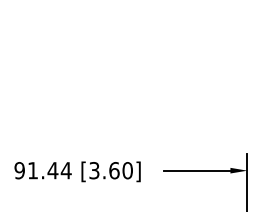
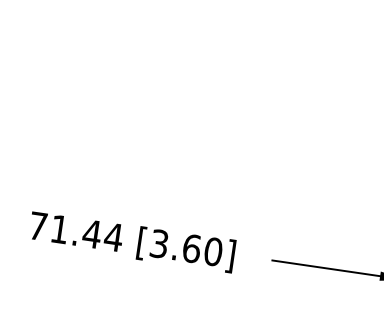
text: (19, 170) -> (37, 225), 91.44 -> 71.44

